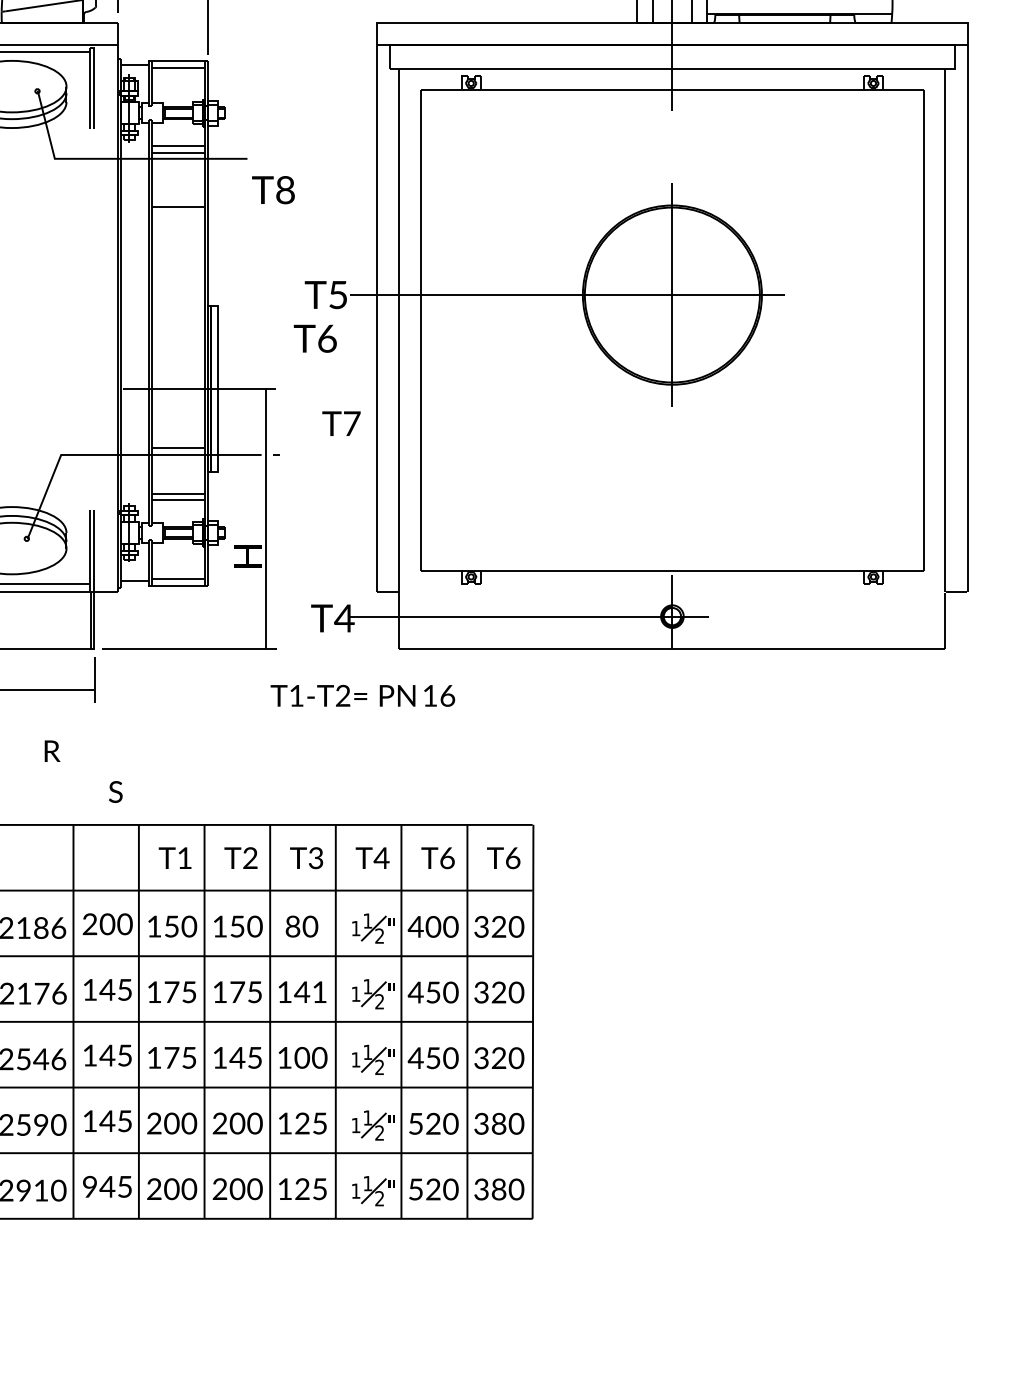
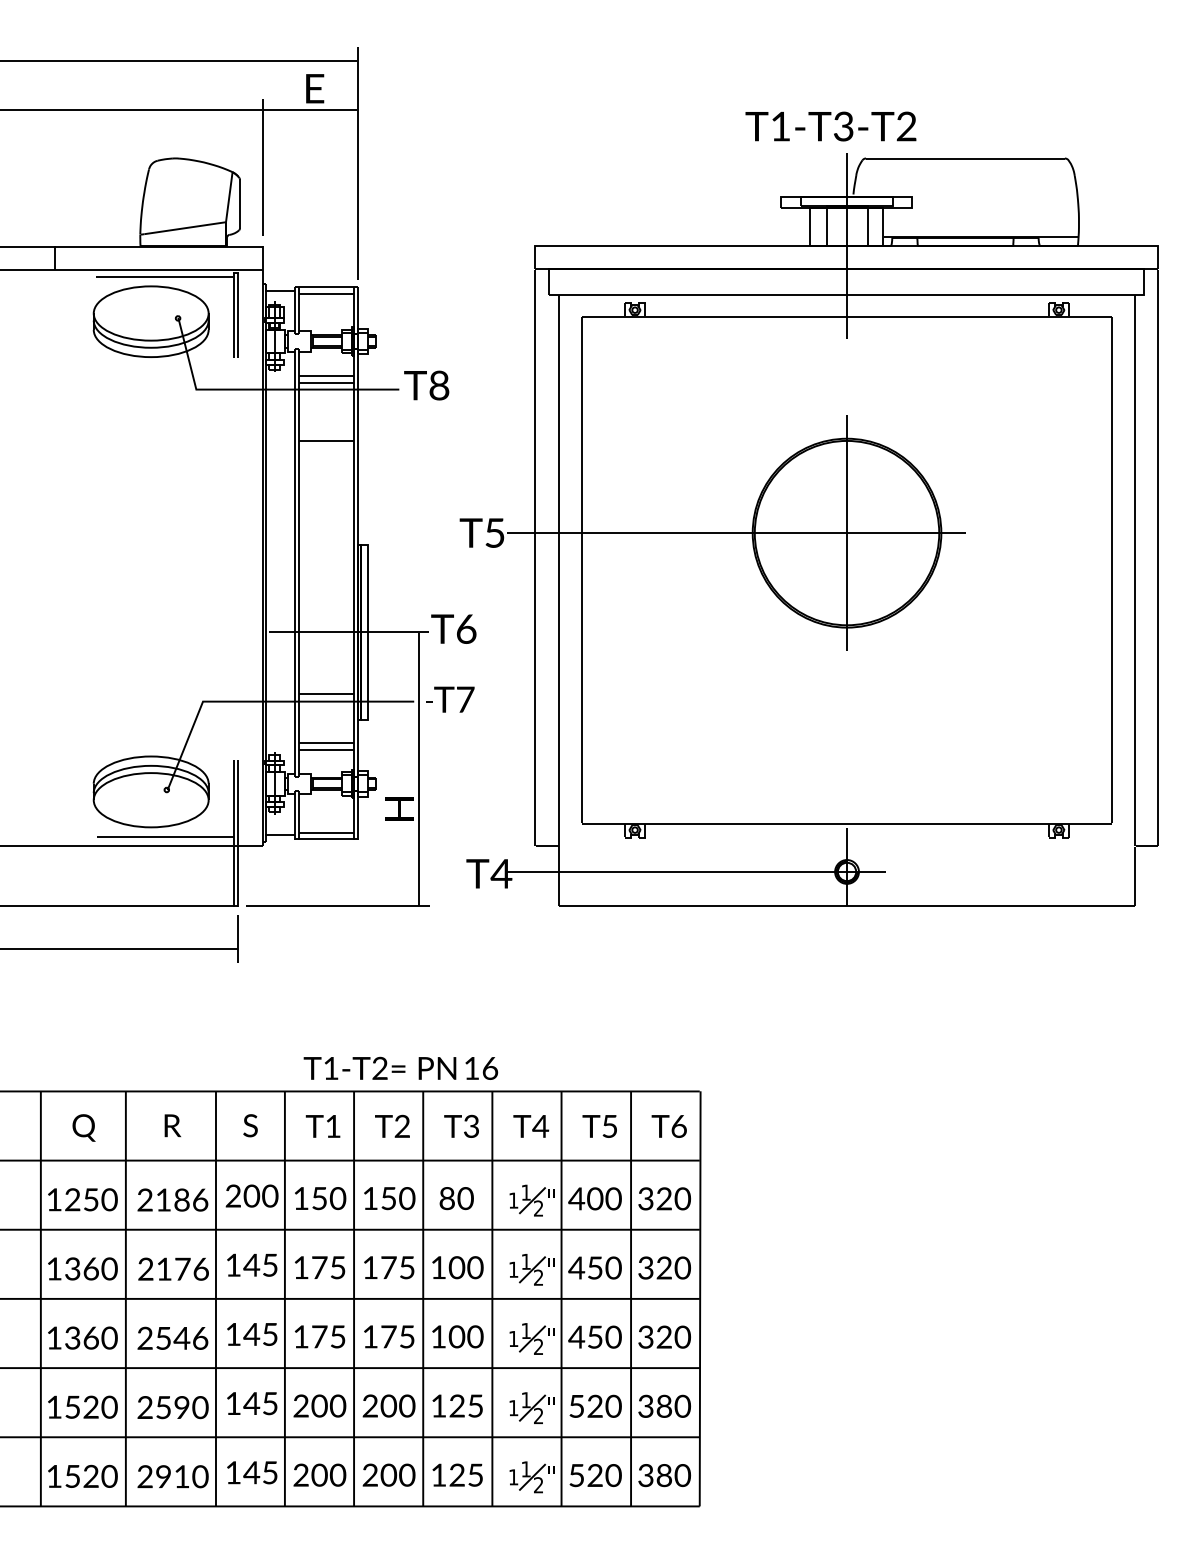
text: (273, 190) -> (426, 385), moved
text: (315, 338) -> (453, 628), moved
text: (341, 423) -> (454, 699), moved
text: (362, 694) -> (400, 1067), moved
text: (52, 750) -> (172, 1125), moved
text: (115, 791) -> (250, 1125), moved
text: (446, 858) -> (609, 1126), T6 -> T5
text: (310, 992) -> (465, 1267), 141 -> 100
text: (237, 1057) -> (388, 1336), 145 -> 175
text: (90, 1186) -> (233, 1472), 945 -> 145

